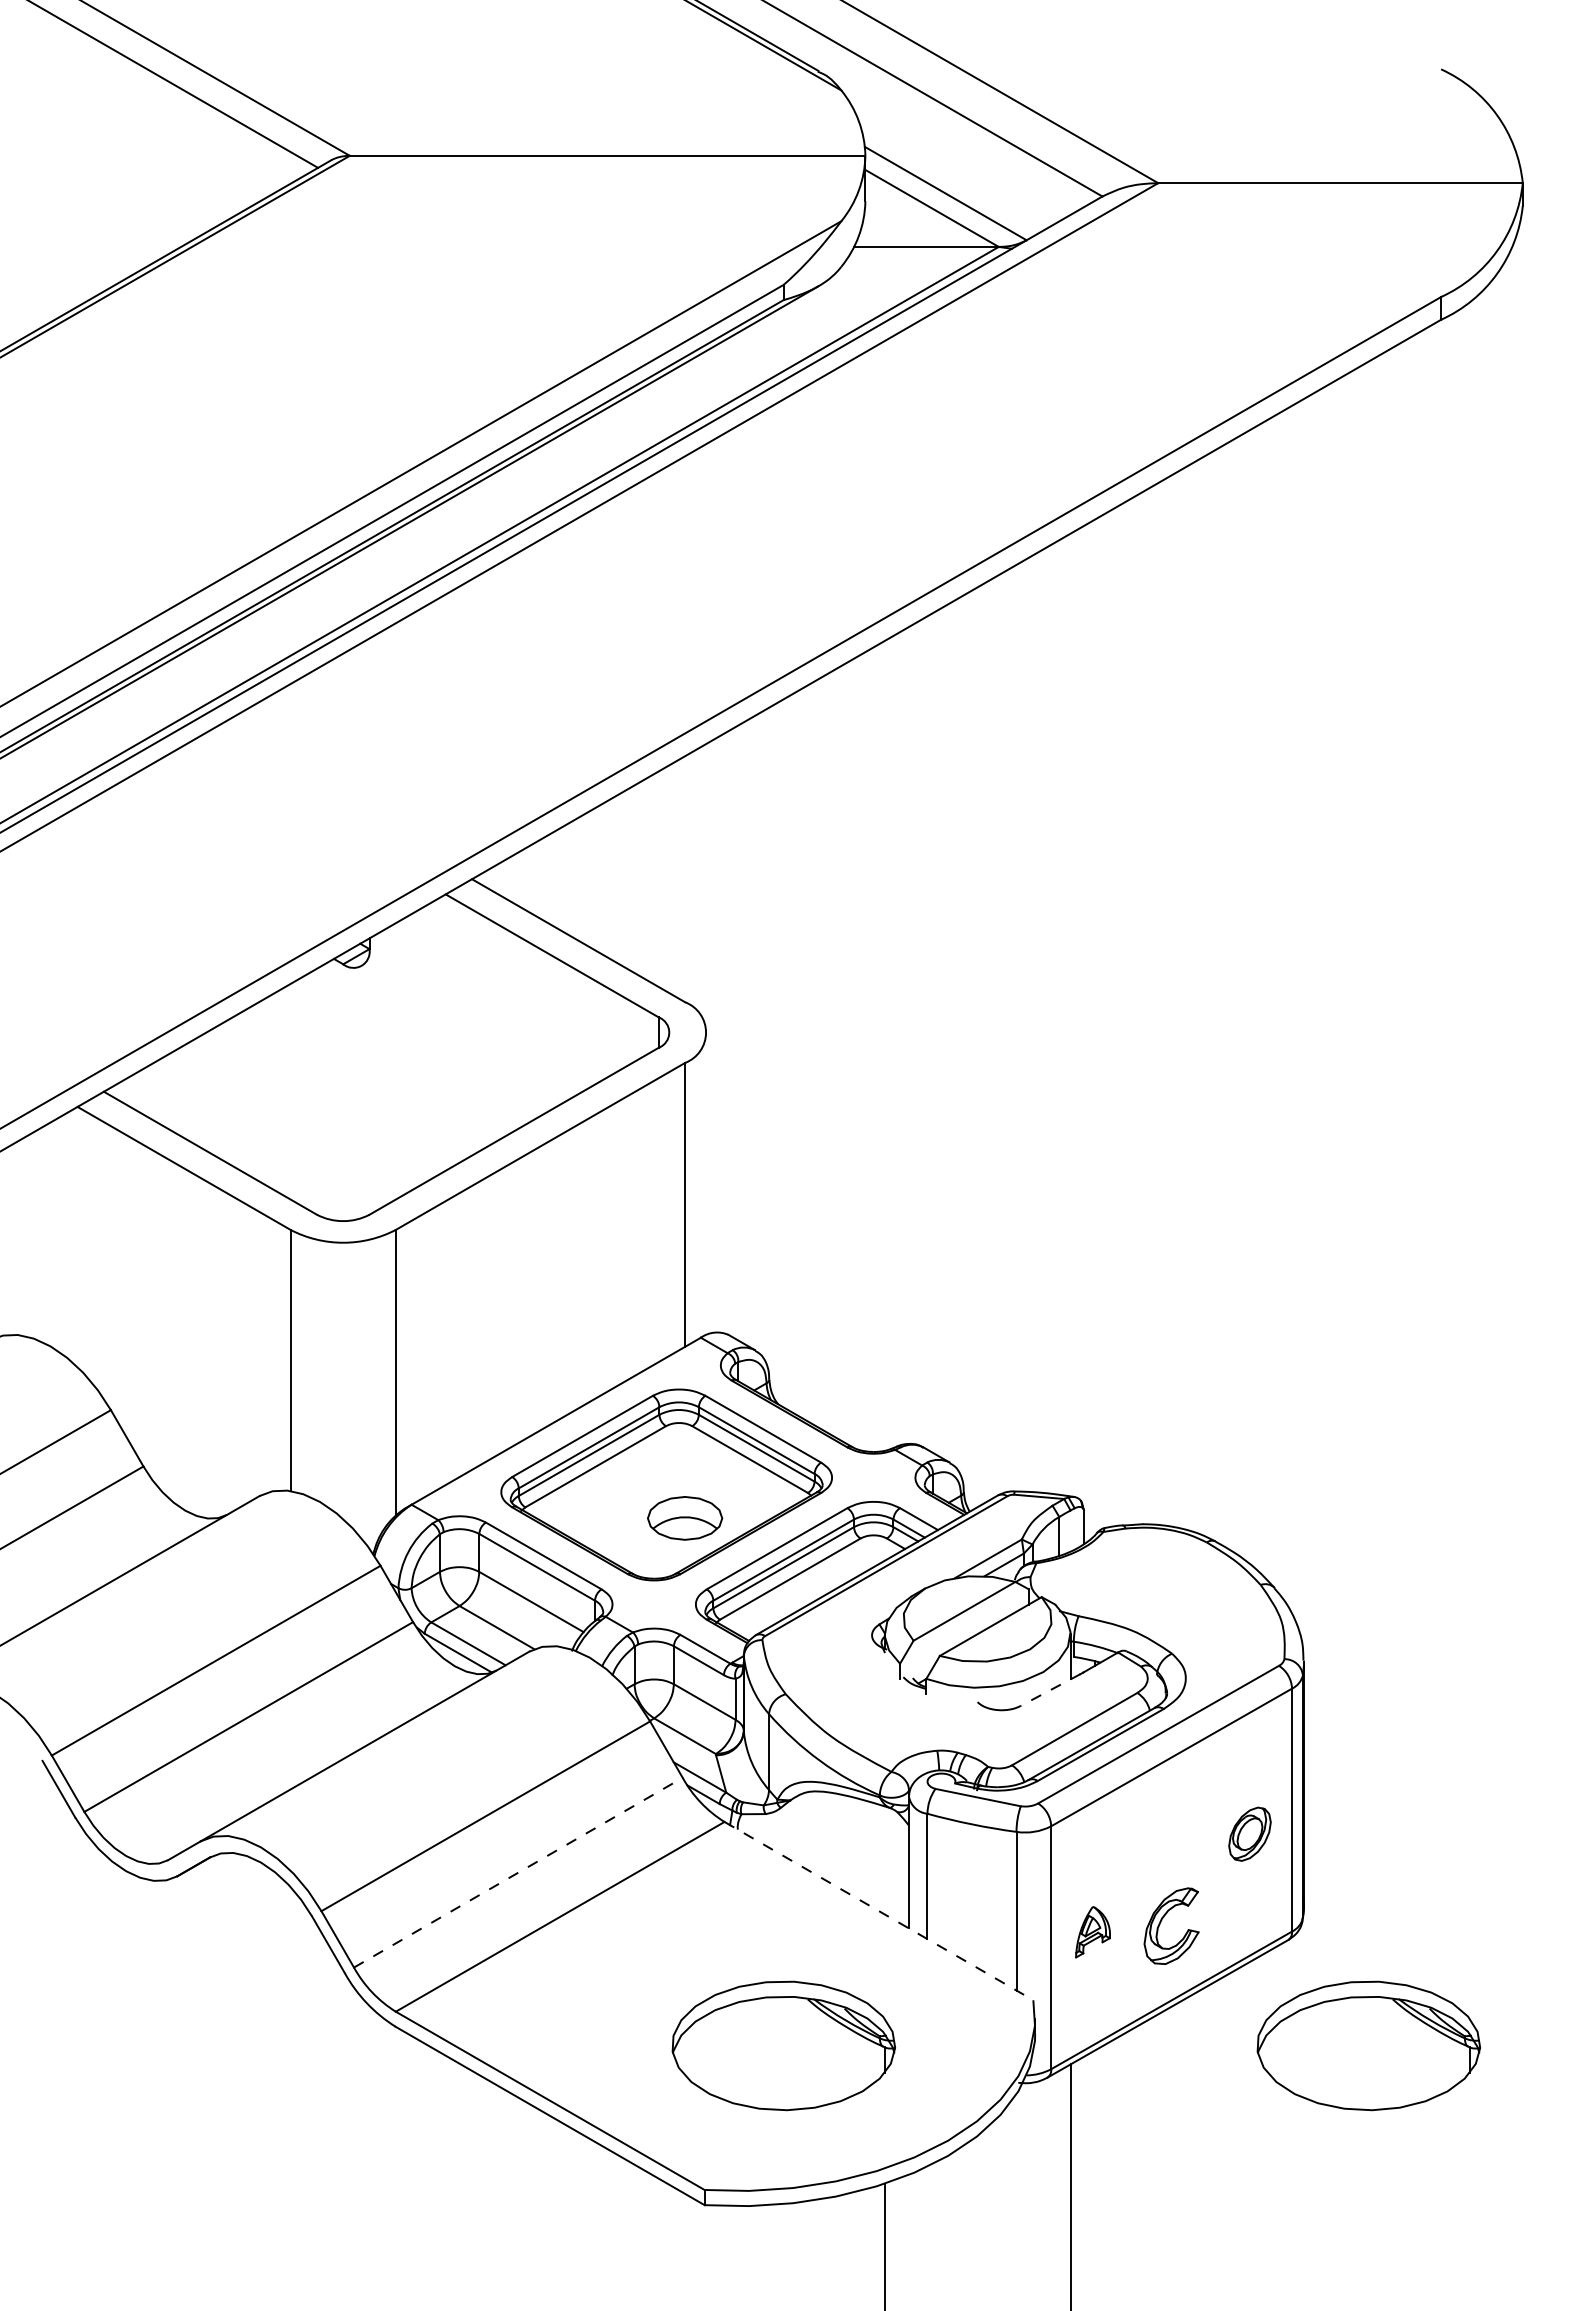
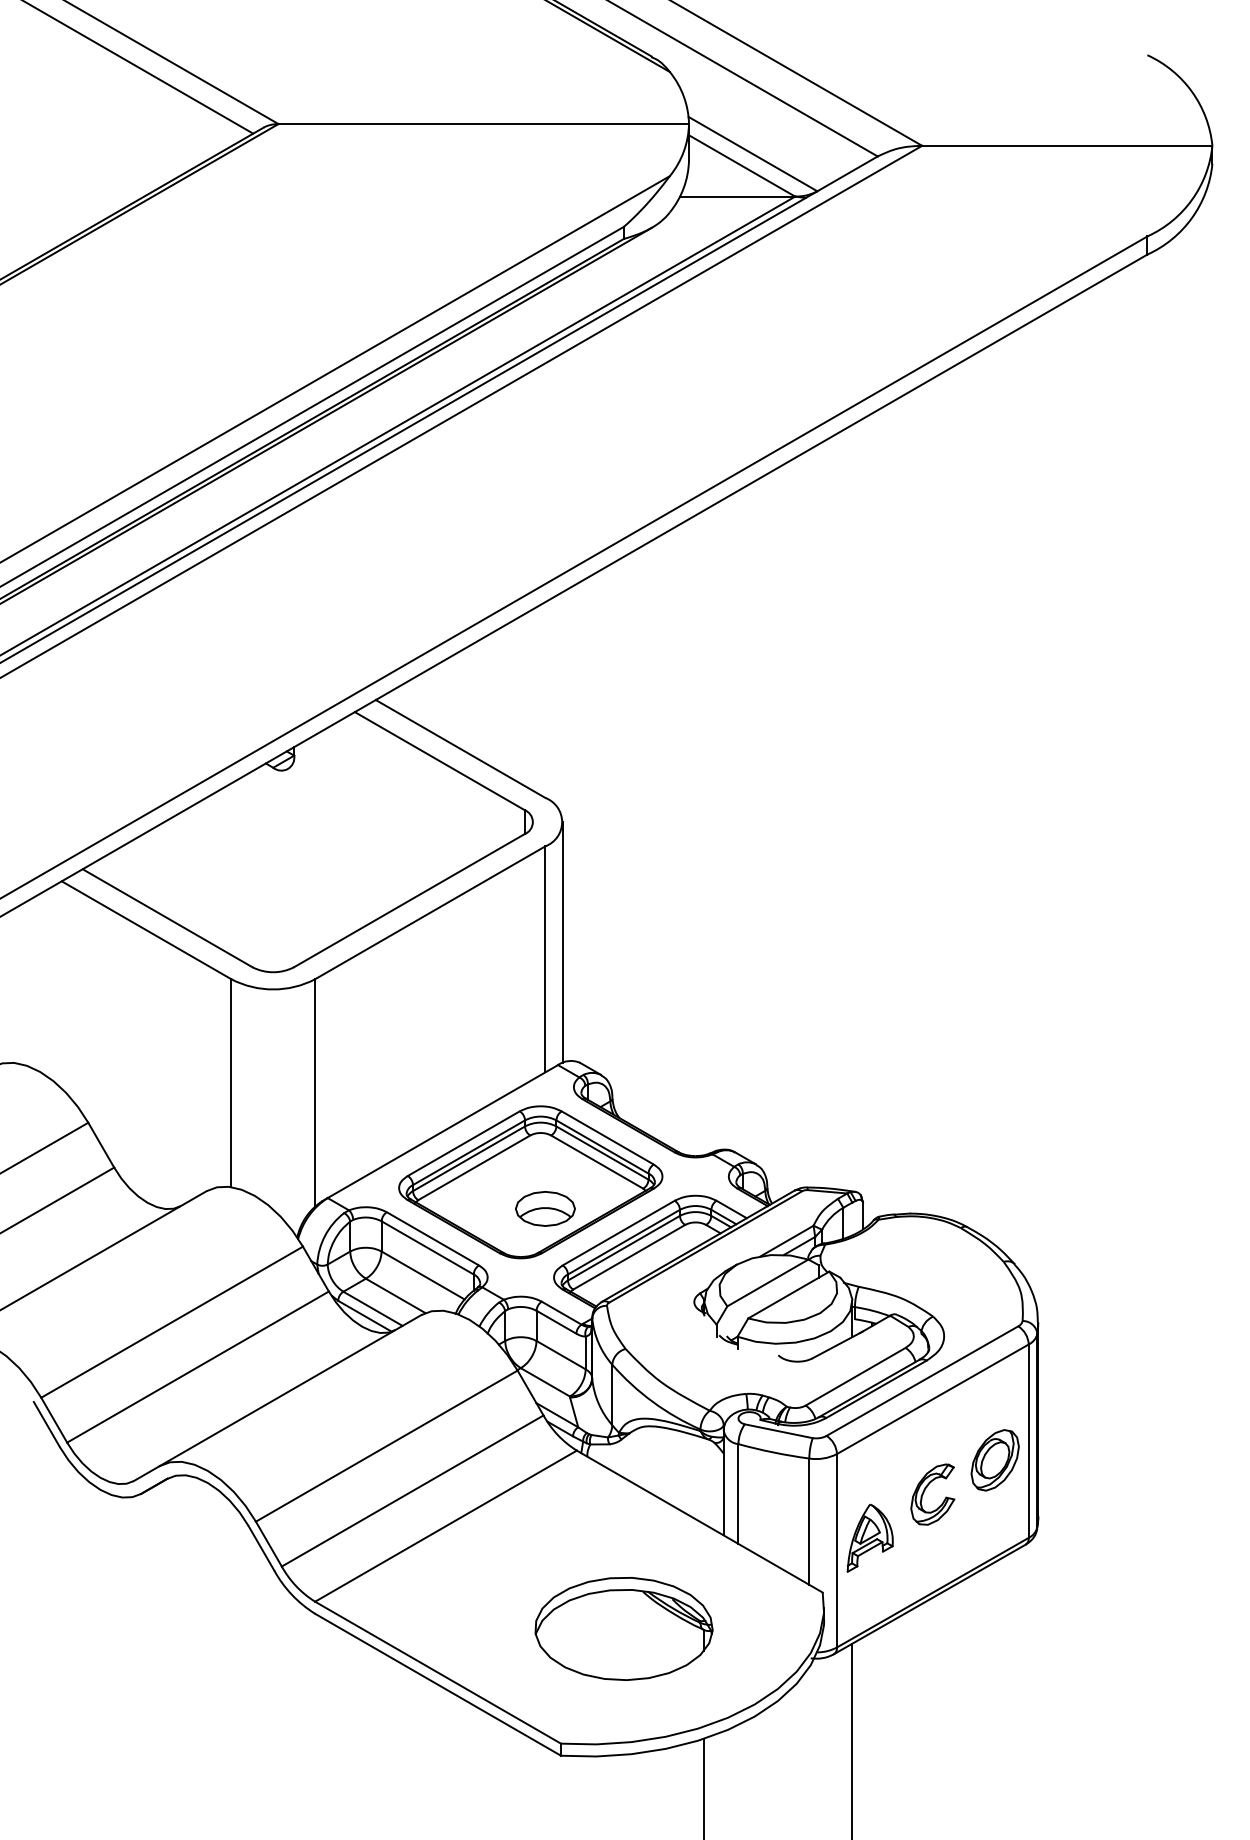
line: (706, 1183) -> (562, 942), added
line: (1050, 1690) -> (836, 1345), dashed -> solid
part: (1249, 1834) -> (994, 1460), size x1.43
line: (518, 1872) -> (412, 1490), dashed -> solid
line: (879, 1911) -> (700, 1521), dashed -> solid
part: (1162, 1920) -> (925, 1490), moved
part: (1092, 1932) -> (869, 1538), size x1.67
part: (1368, 2045) -> (1089, 1628), removed

